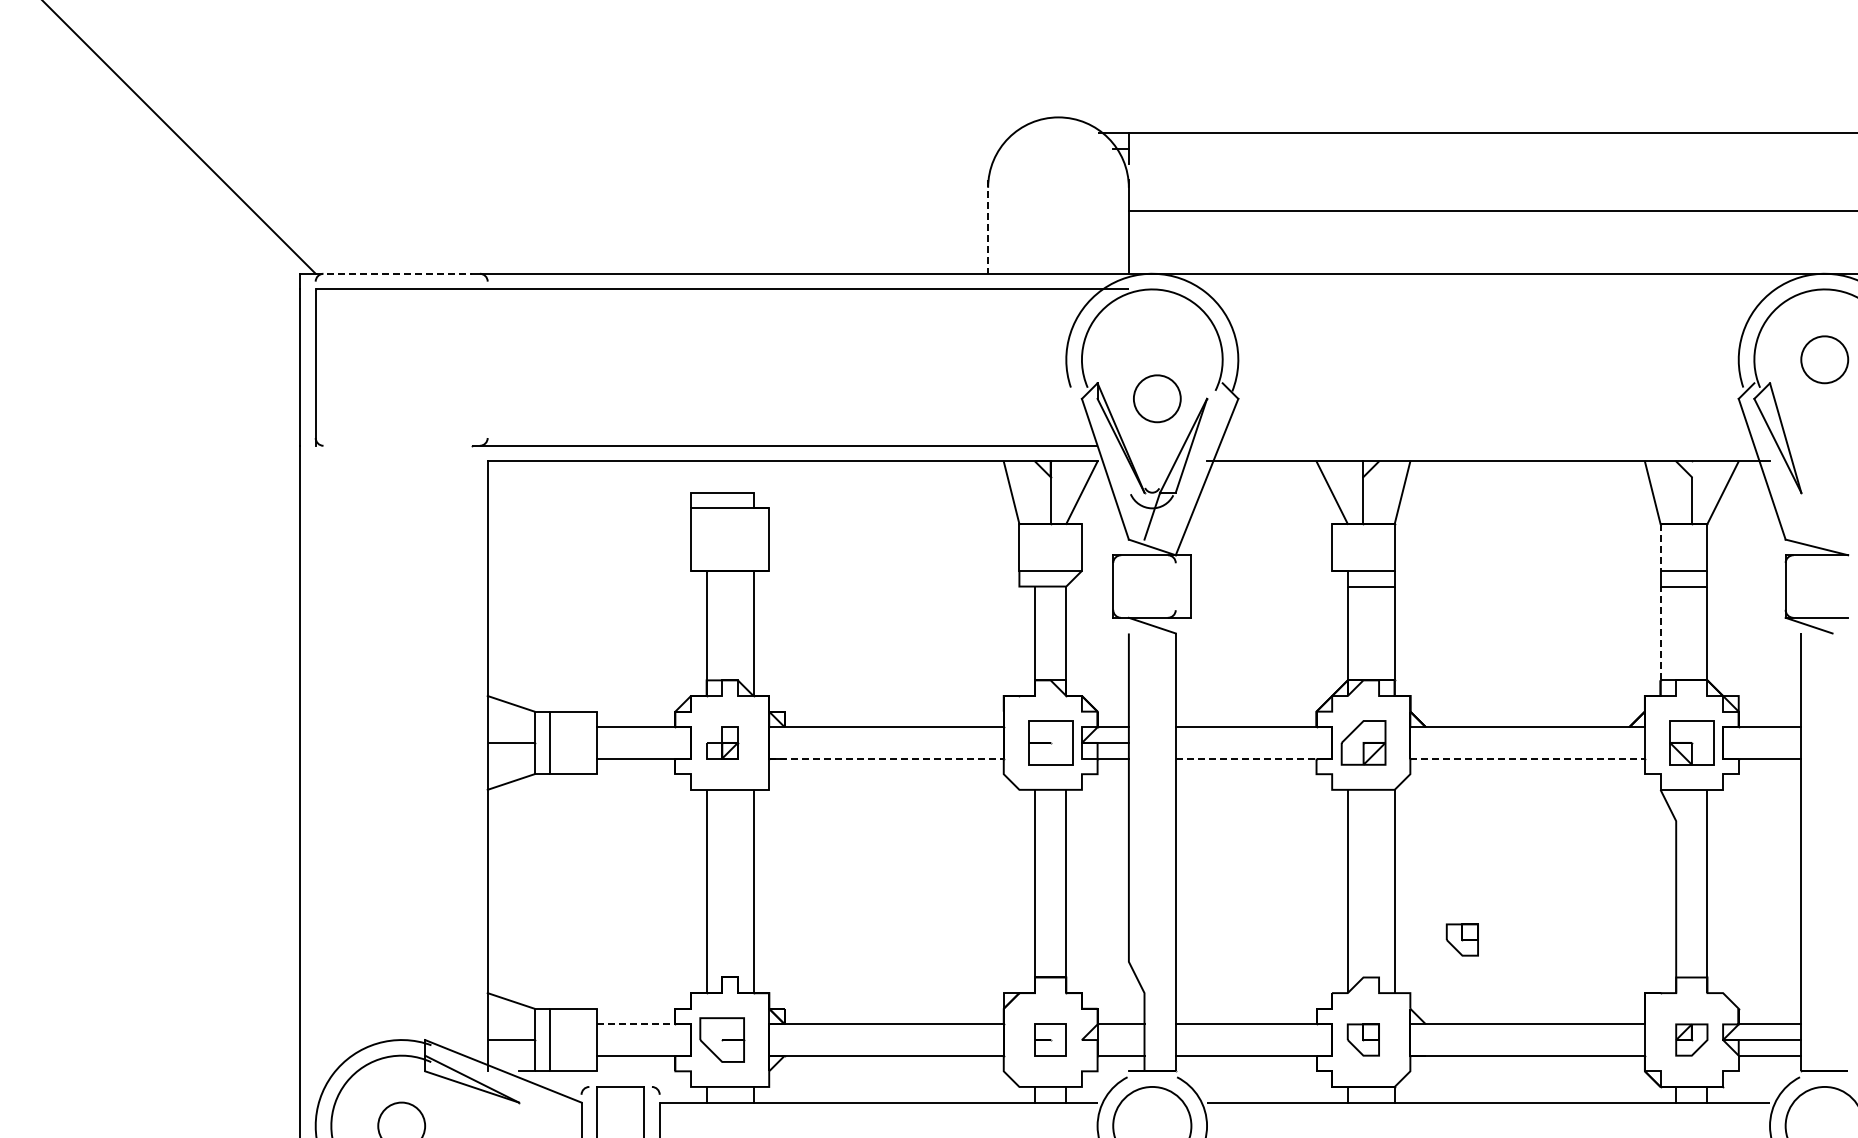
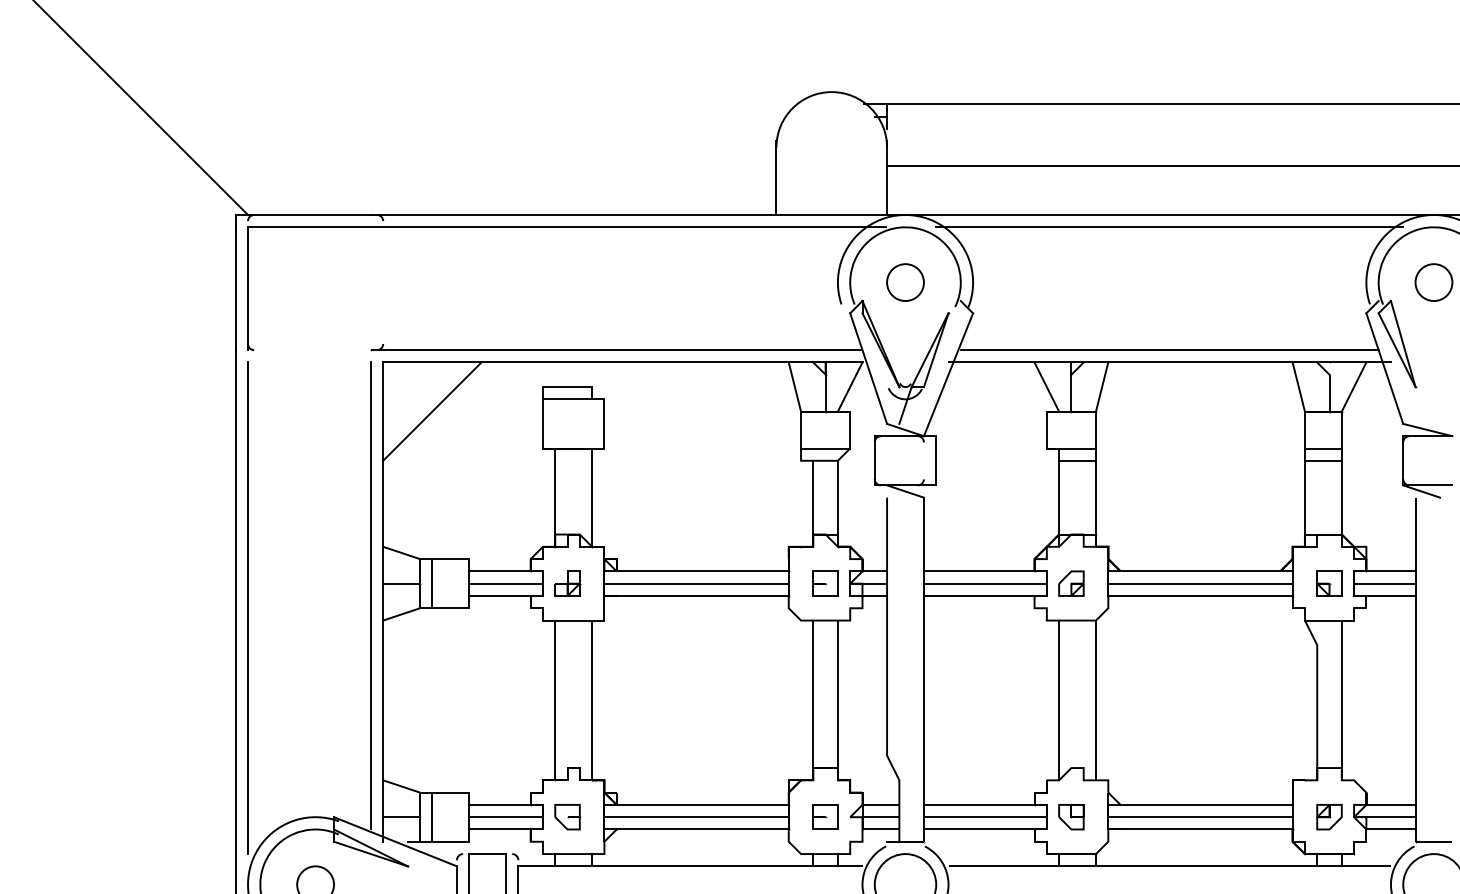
line: (988, 226) -> (776, 177), dashed -> solid
line: (394, 273) -> (309, 214), dashed -> solid
line: (1488, 289) -> (1169, 227), added
part: (1157, 398) -> (905, 282), moved
line: (1488, 445) -> (1169, 349), added
line: (549, 523) -> (431, 411), added
line: (1660, 547) -> (1304, 430), dashed -> solid
line: (1660, 633) -> (1304, 497), dashed -> solid
line: (644, 742) -> (506, 583), added
line: (886, 742) -> (696, 583), added
part: (1050, 742) -> (825, 583), size x0.71
line: (1253, 742) -> (985, 583), added
part: (1362, 742) -> (1070, 583), size x0.71
line: (1527, 742) -> (1200, 583), added
part: (1691, 742) -> (1329, 583), size x0.71
line: (1762, 742) -> (1385, 583), added
line: (472, 758) -> (371, 595), added
line: (886, 758) -> (696, 595), dashed -> solid
line: (1246, 758) -> (979, 595), dashed -> solid
line: (1528, 758) -> (1201, 595), dashed -> solid
line: (315, 773) -> (247, 607), added
part: (1461, 939) -> (1148, 738), removed
line: (636, 1024) -> (500, 804), dashed -> solid
part: (722, 1039) -> (567, 816), size x0.71
line: (644, 1040) -> (506, 817), added
line: (886, 1040) -> (696, 817), added
line: (1120, 1040) -> (880, 817), added
line: (1253, 1040) -> (985, 817), added
line: (1527, 1040) -> (1200, 817), added

